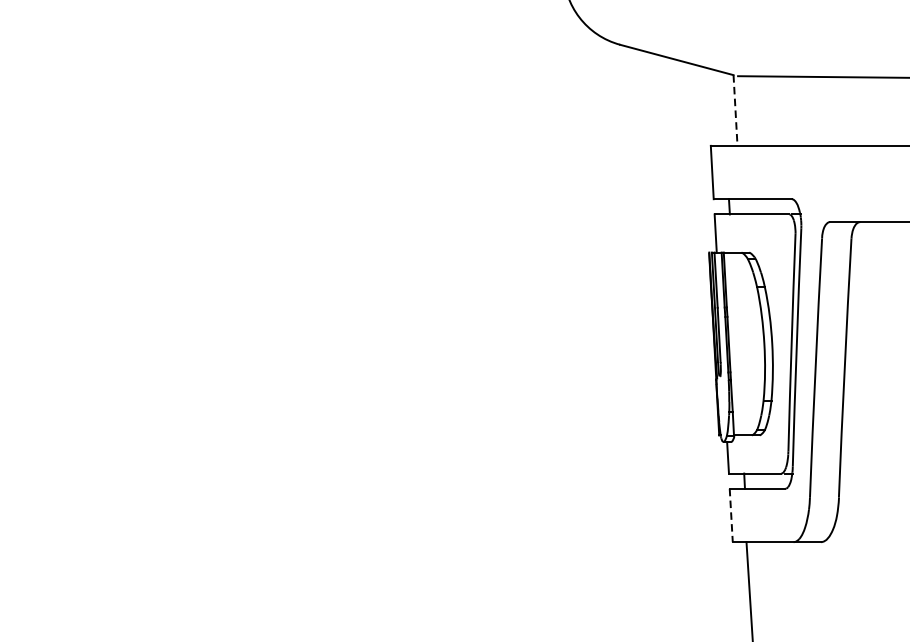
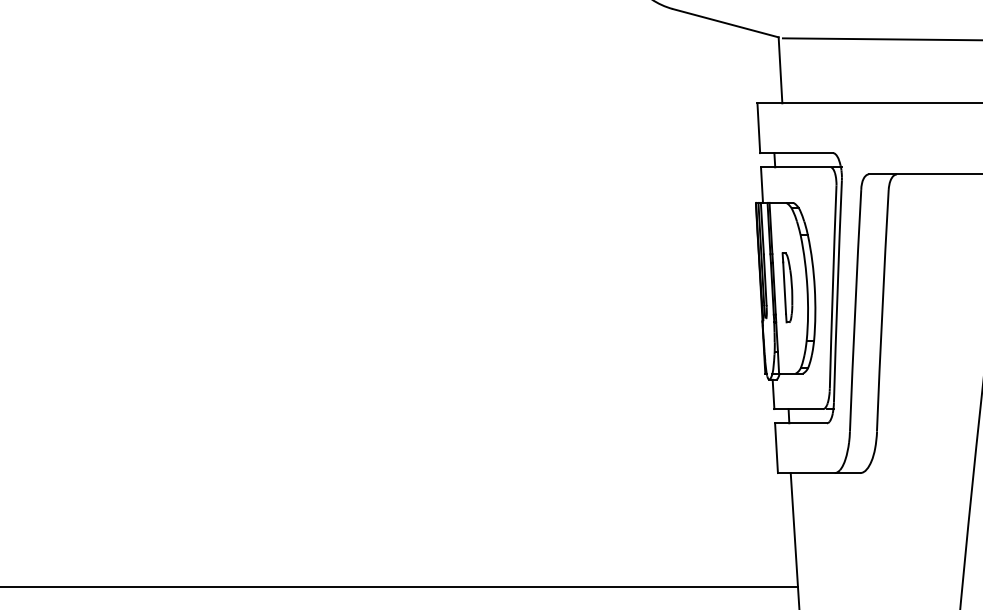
line: (735, 110) -> (780, 70), dashed -> solid
part: (743, 343) -> (787, 287), added
line: (731, 515) -> (776, 448), dashed -> solid

